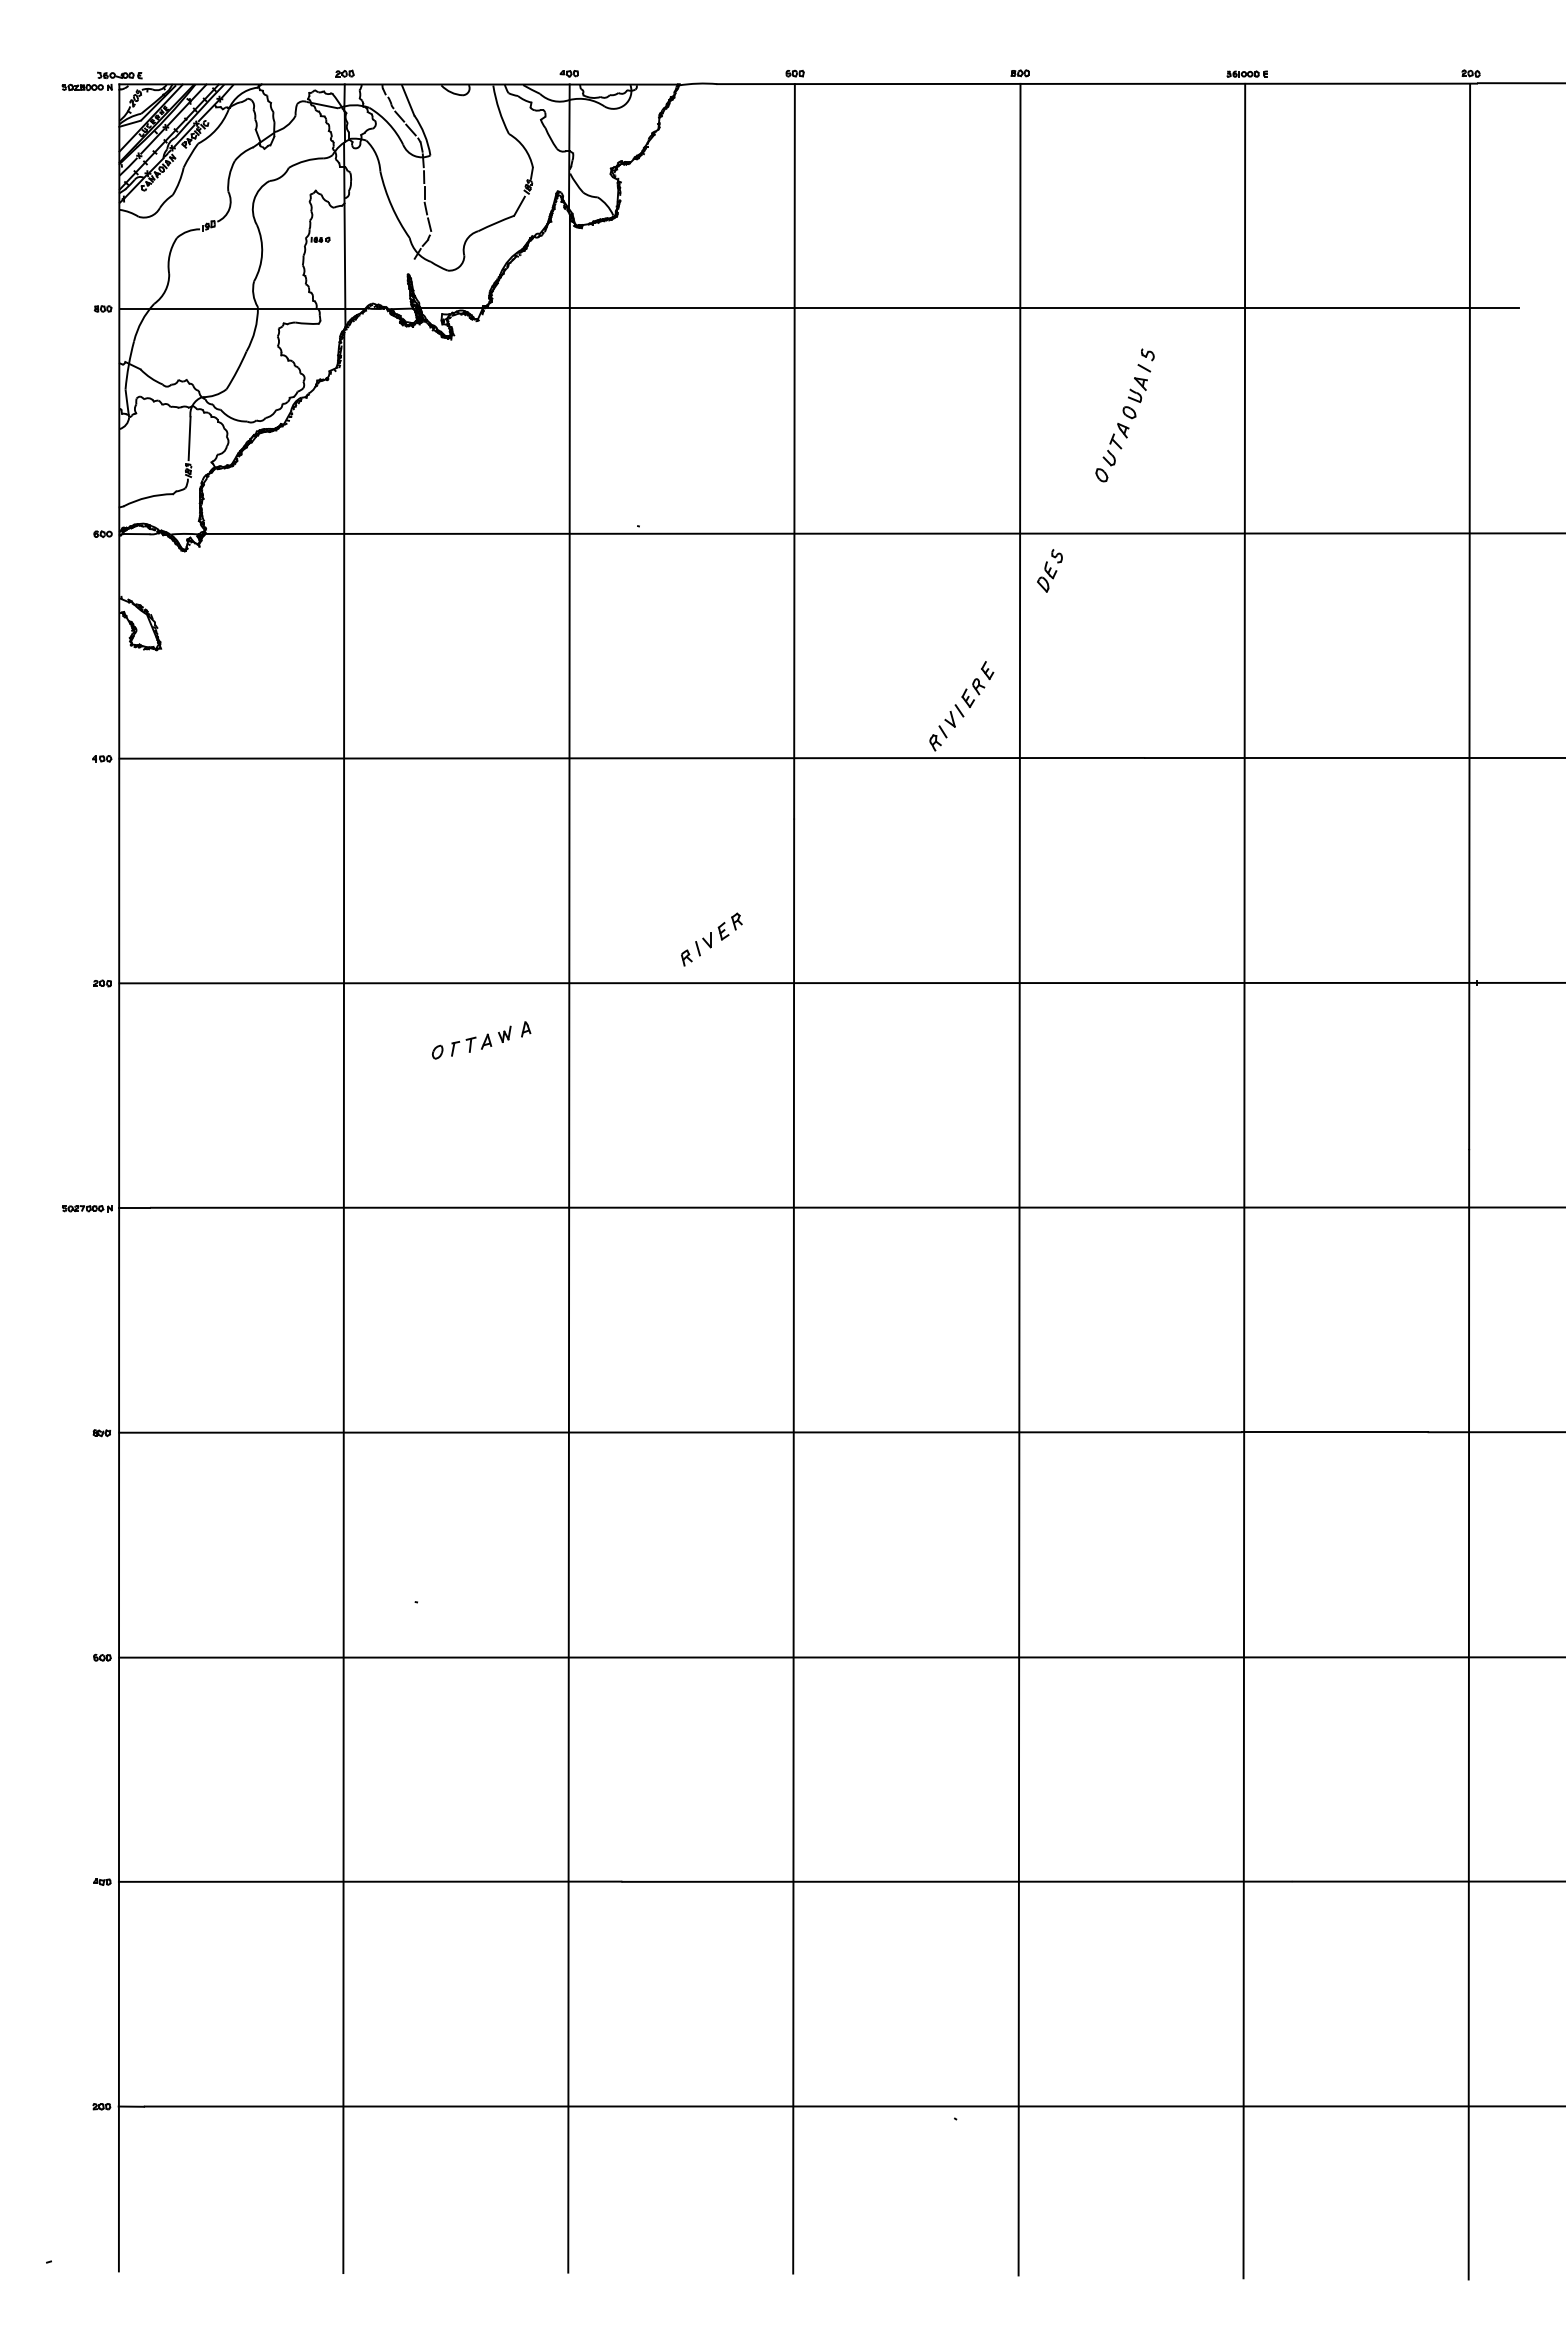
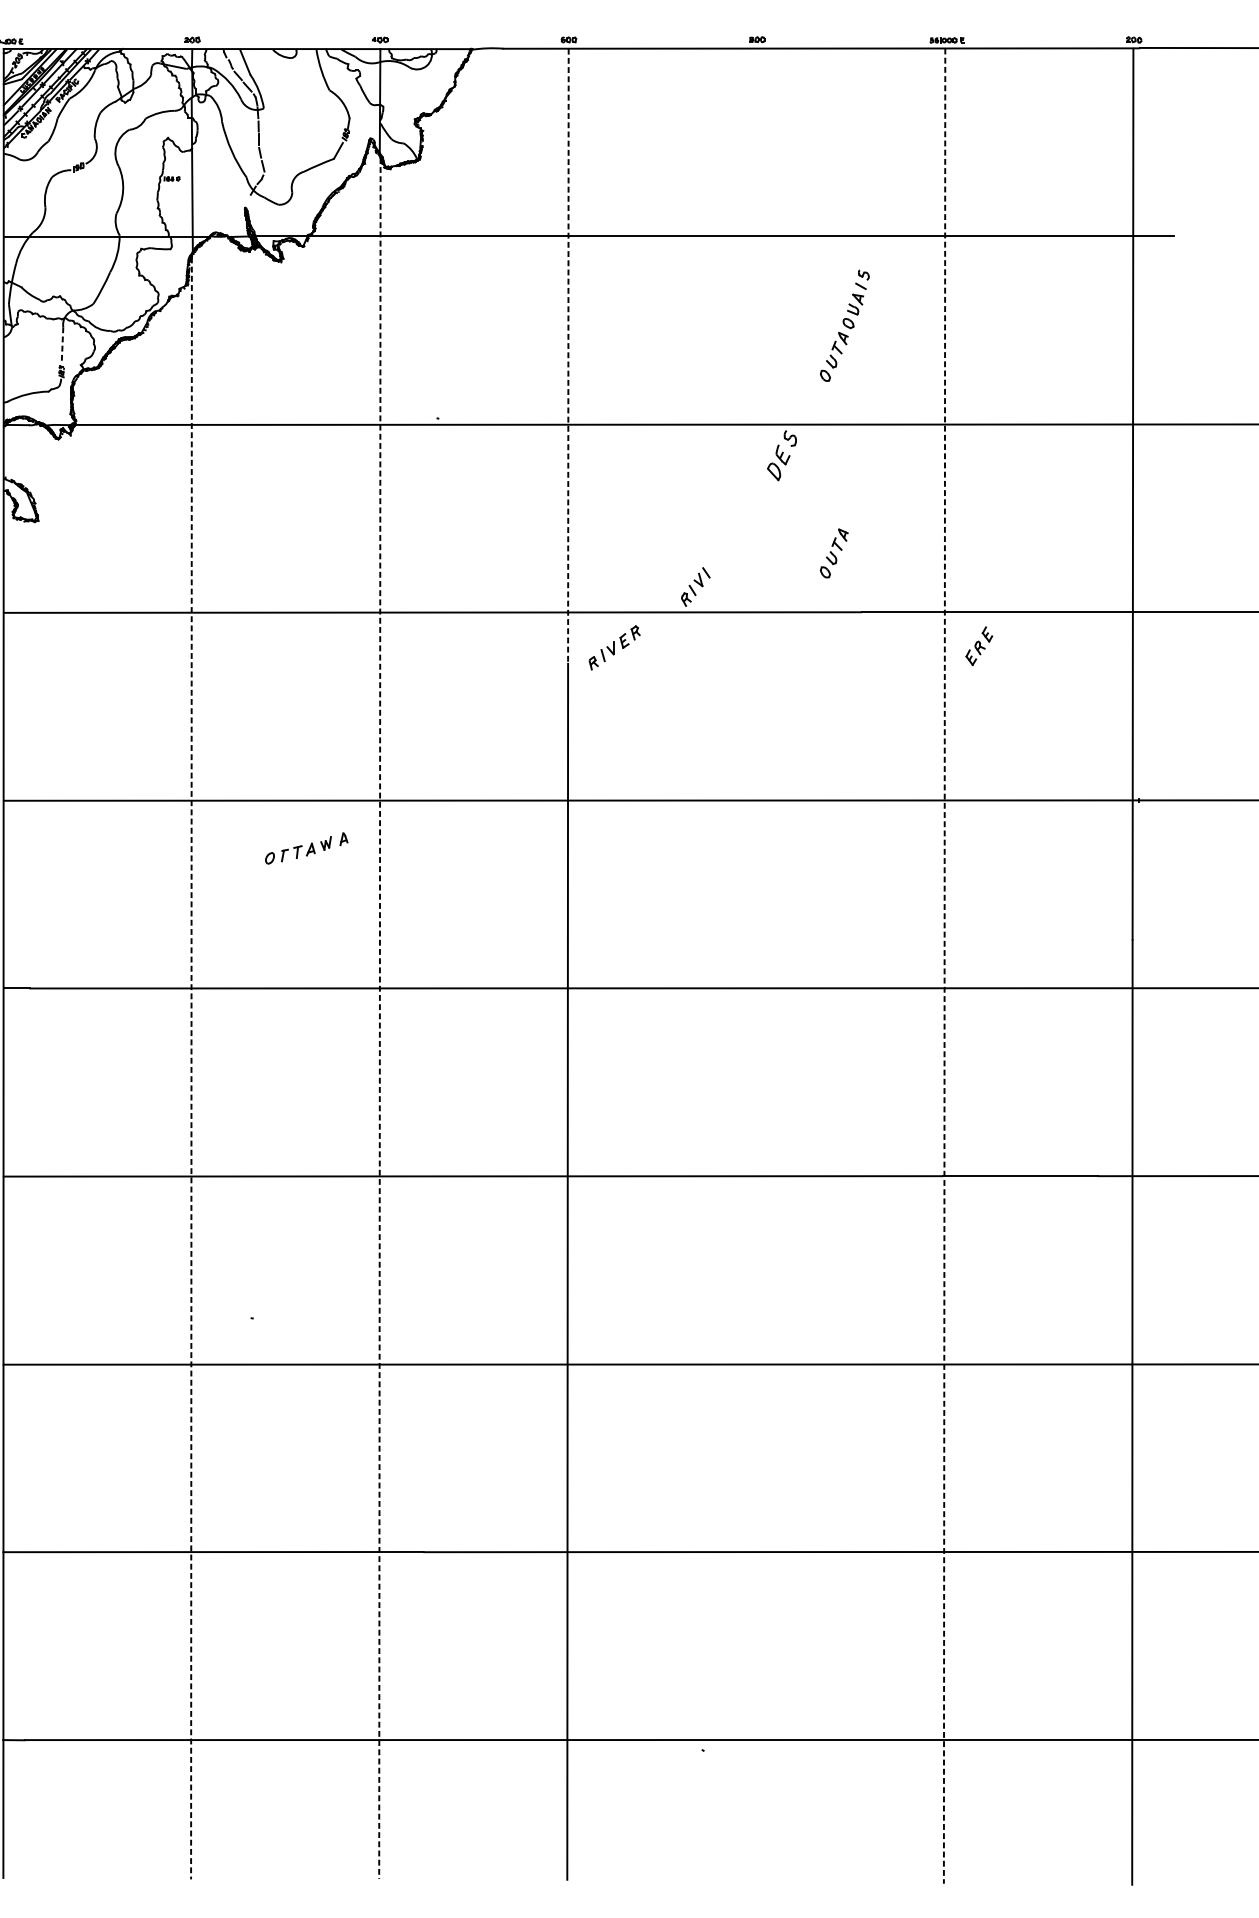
line: (189, 439) -> (62, 345), solid -> dashed
line: (794, 451) -> (568, 355), solid -> dashed
part: (1049, 570) -> (781, 455), size x1.4
part: (977, 684) -> (979, 646), moved
part: (1112, 687) -> (834, 553), added
part: (711, 939) -> (614, 647), moved
line: (1019, 1179) -> (756, 964), removed
line: (1244, 1181) -> (944, 966), solid -> dashed
line: (569, 1243) -> (380, 1018), solid -> dashed
line: (343, 1303) -> (191, 1068), solid -> dashed

